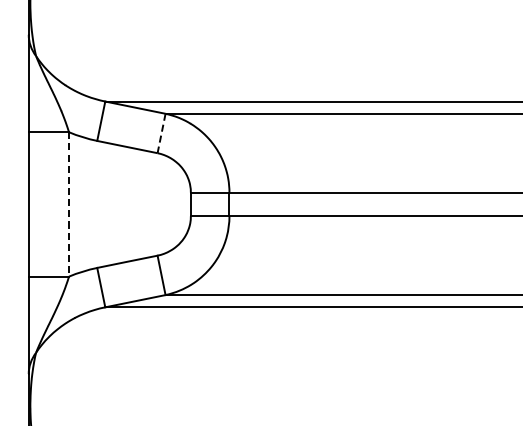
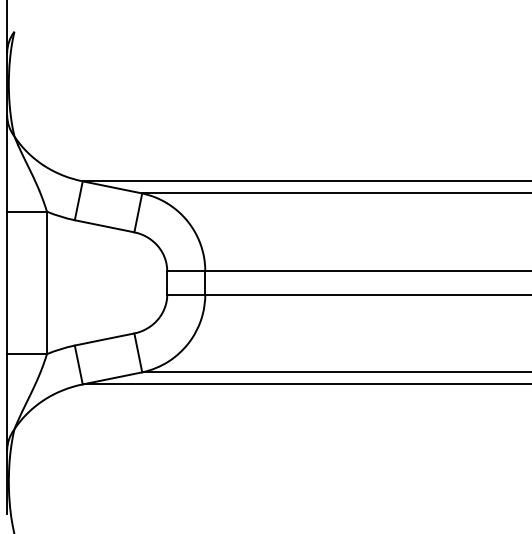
line: (161, 133) -> (138, 212), dashed -> solid
line: (68, 205) -> (46, 283), dashed -> solid

